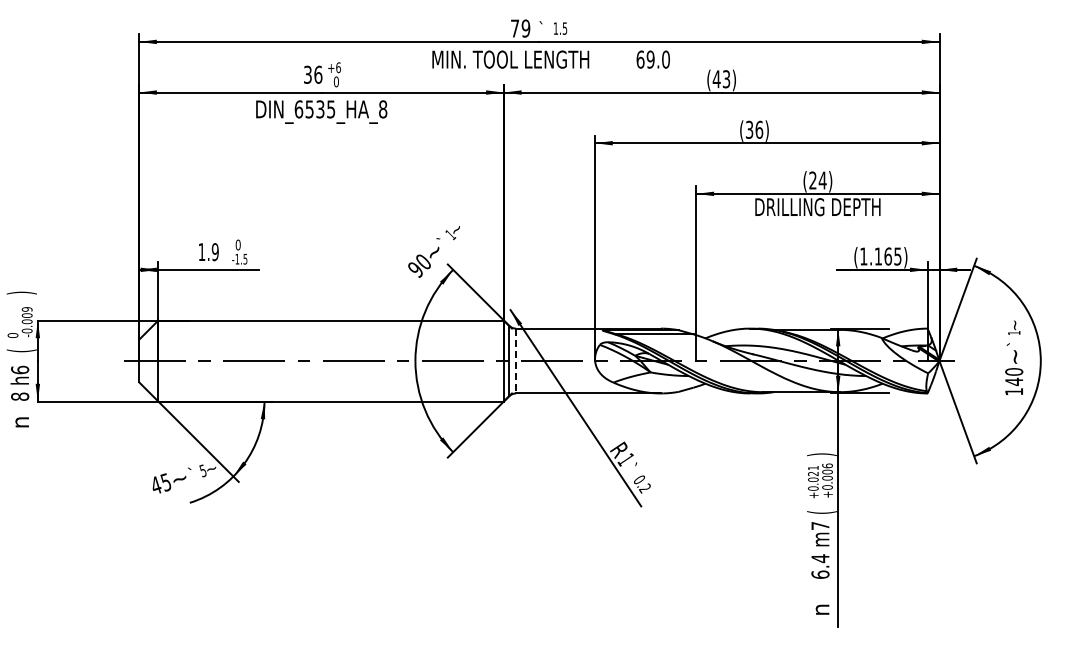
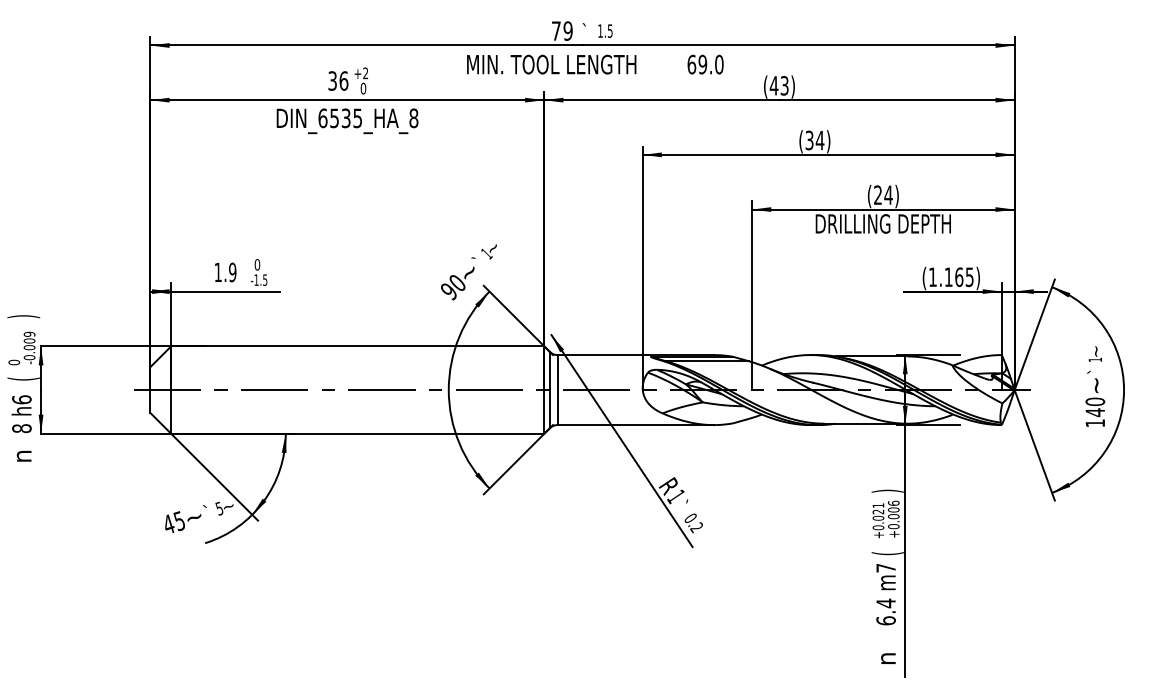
text: (338, 67) -> (365, 73), +6 -> +2
text: (759, 129) -> (820, 140), (36) -> (34)
line: (516, 361) -> (557, 390), dashed -> solid

